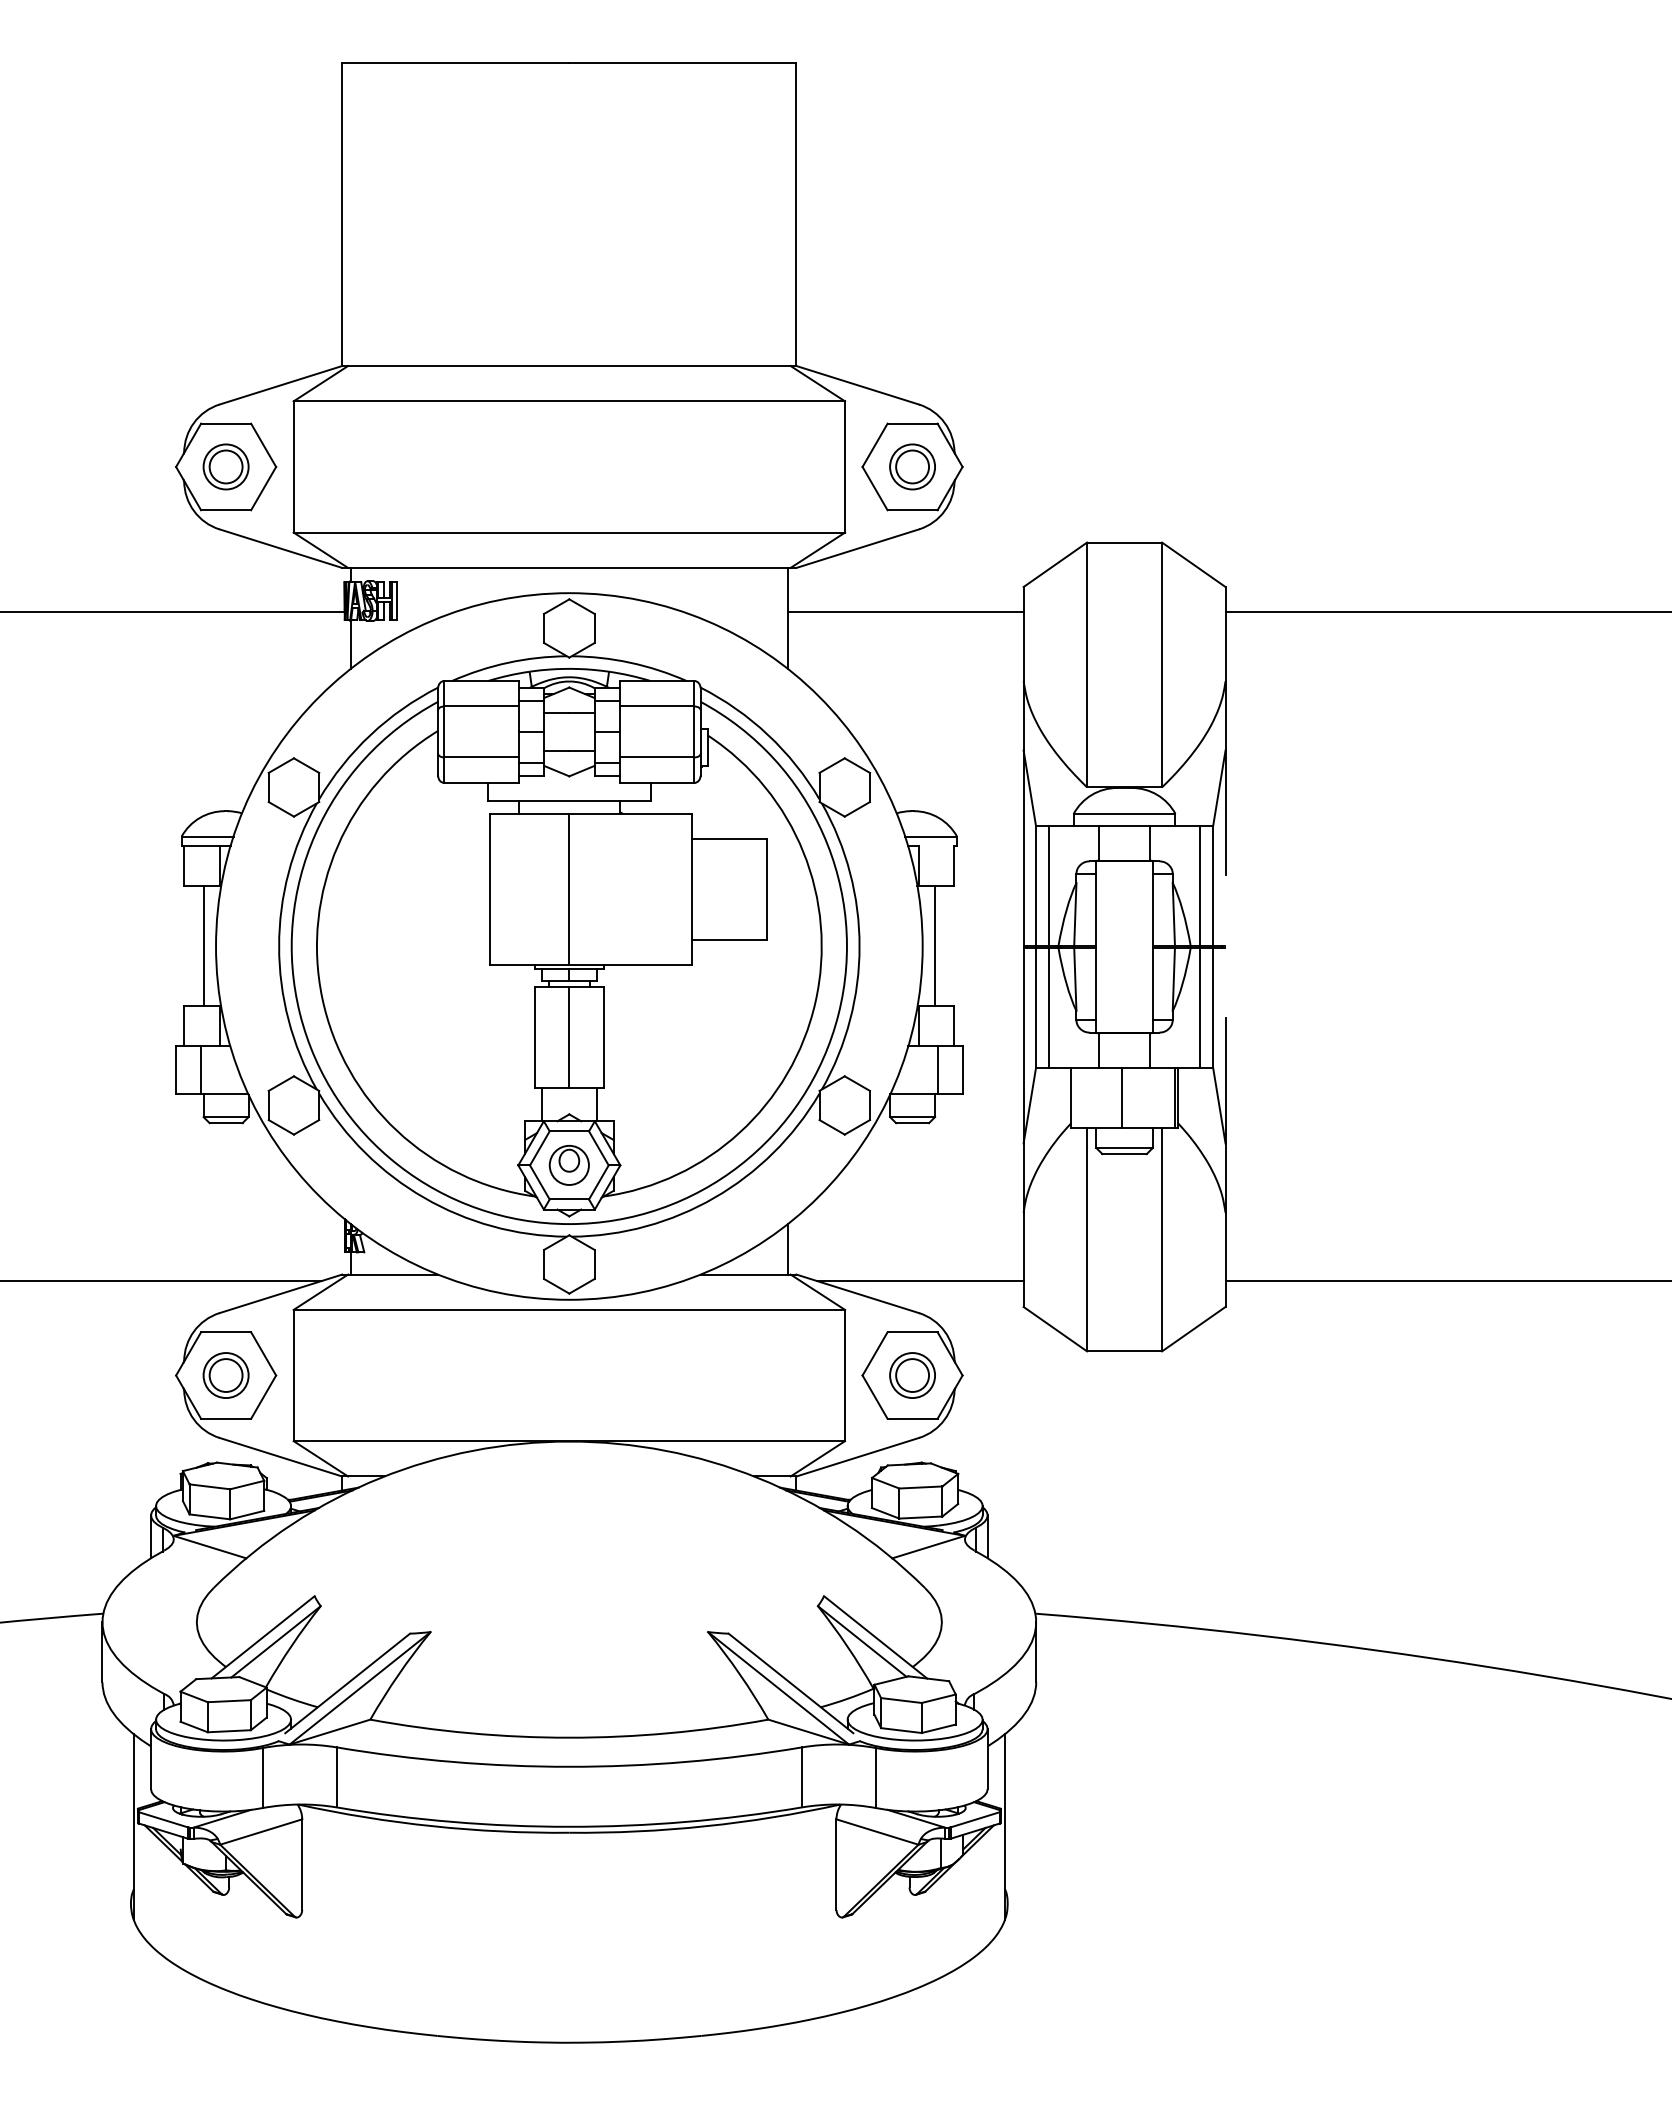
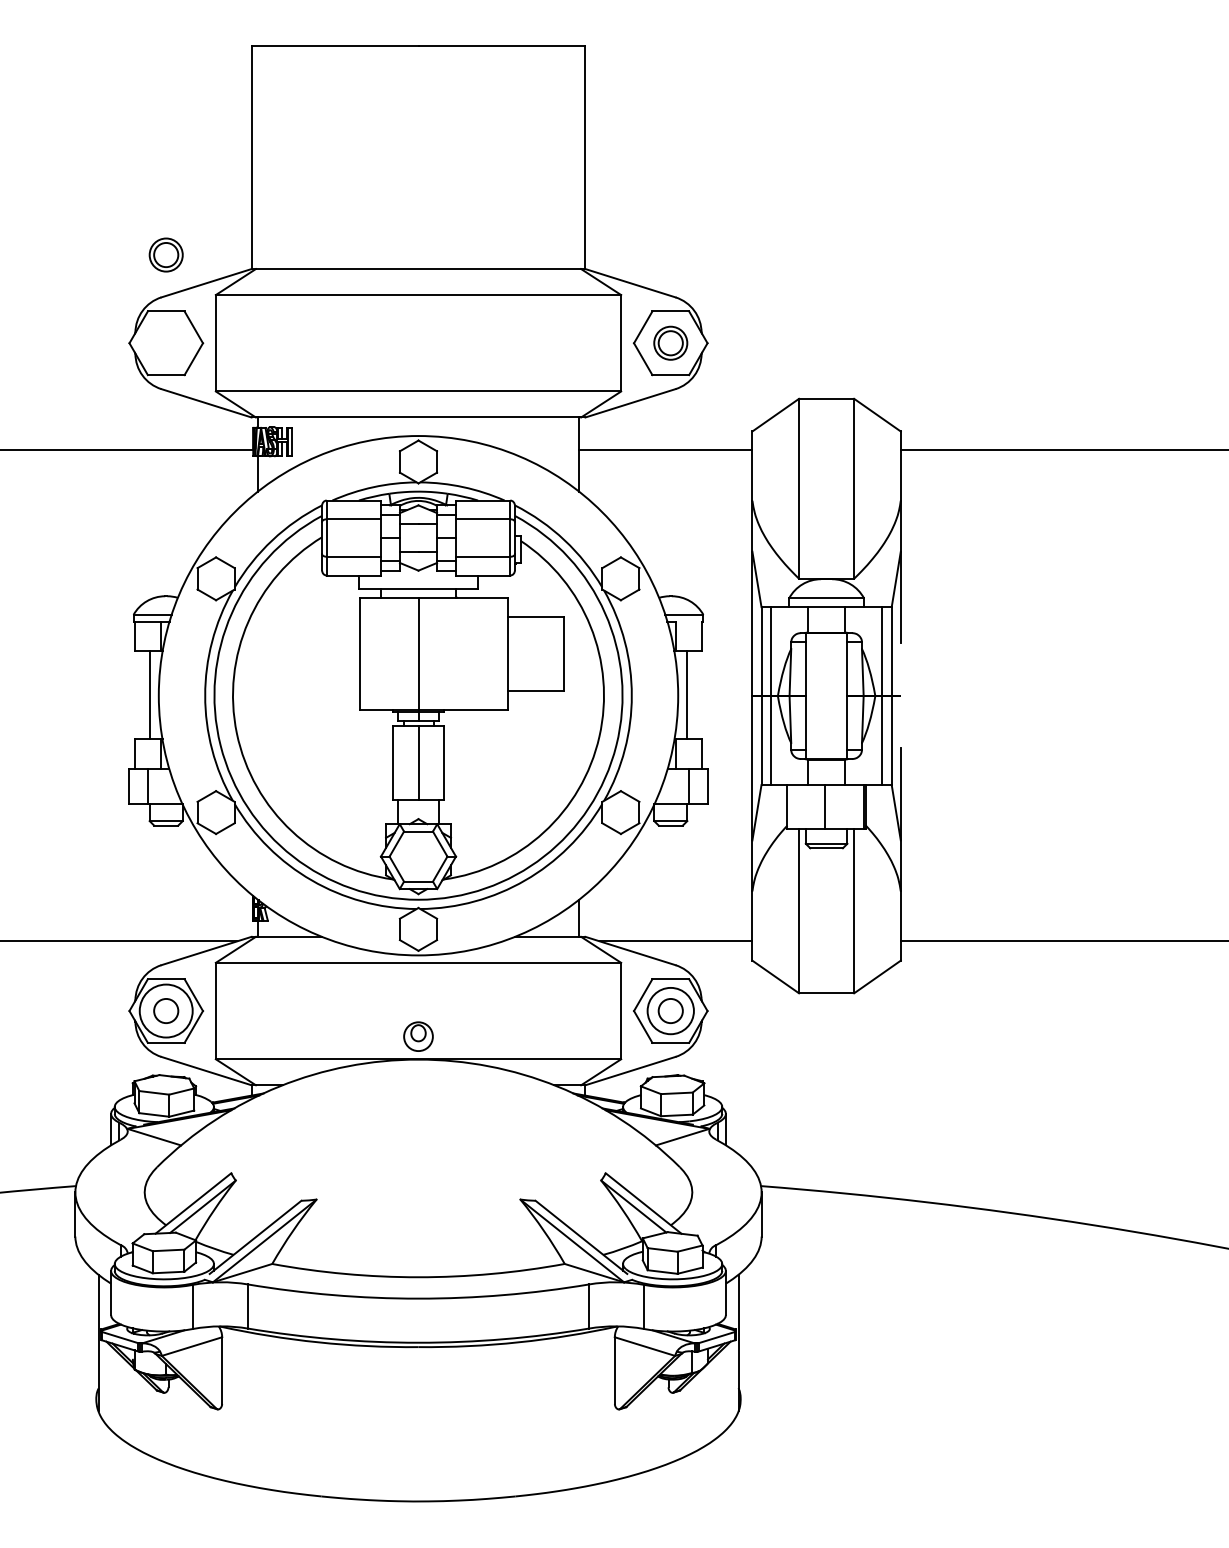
part: (225, 466) -> (165, 254), moved
part: (568, 1164) -> (417, 1036), moved
circle: (225, 1375) -> (165, 1011), size x1.6
circle: (912, 1375) -> (670, 1011), size x1.4

